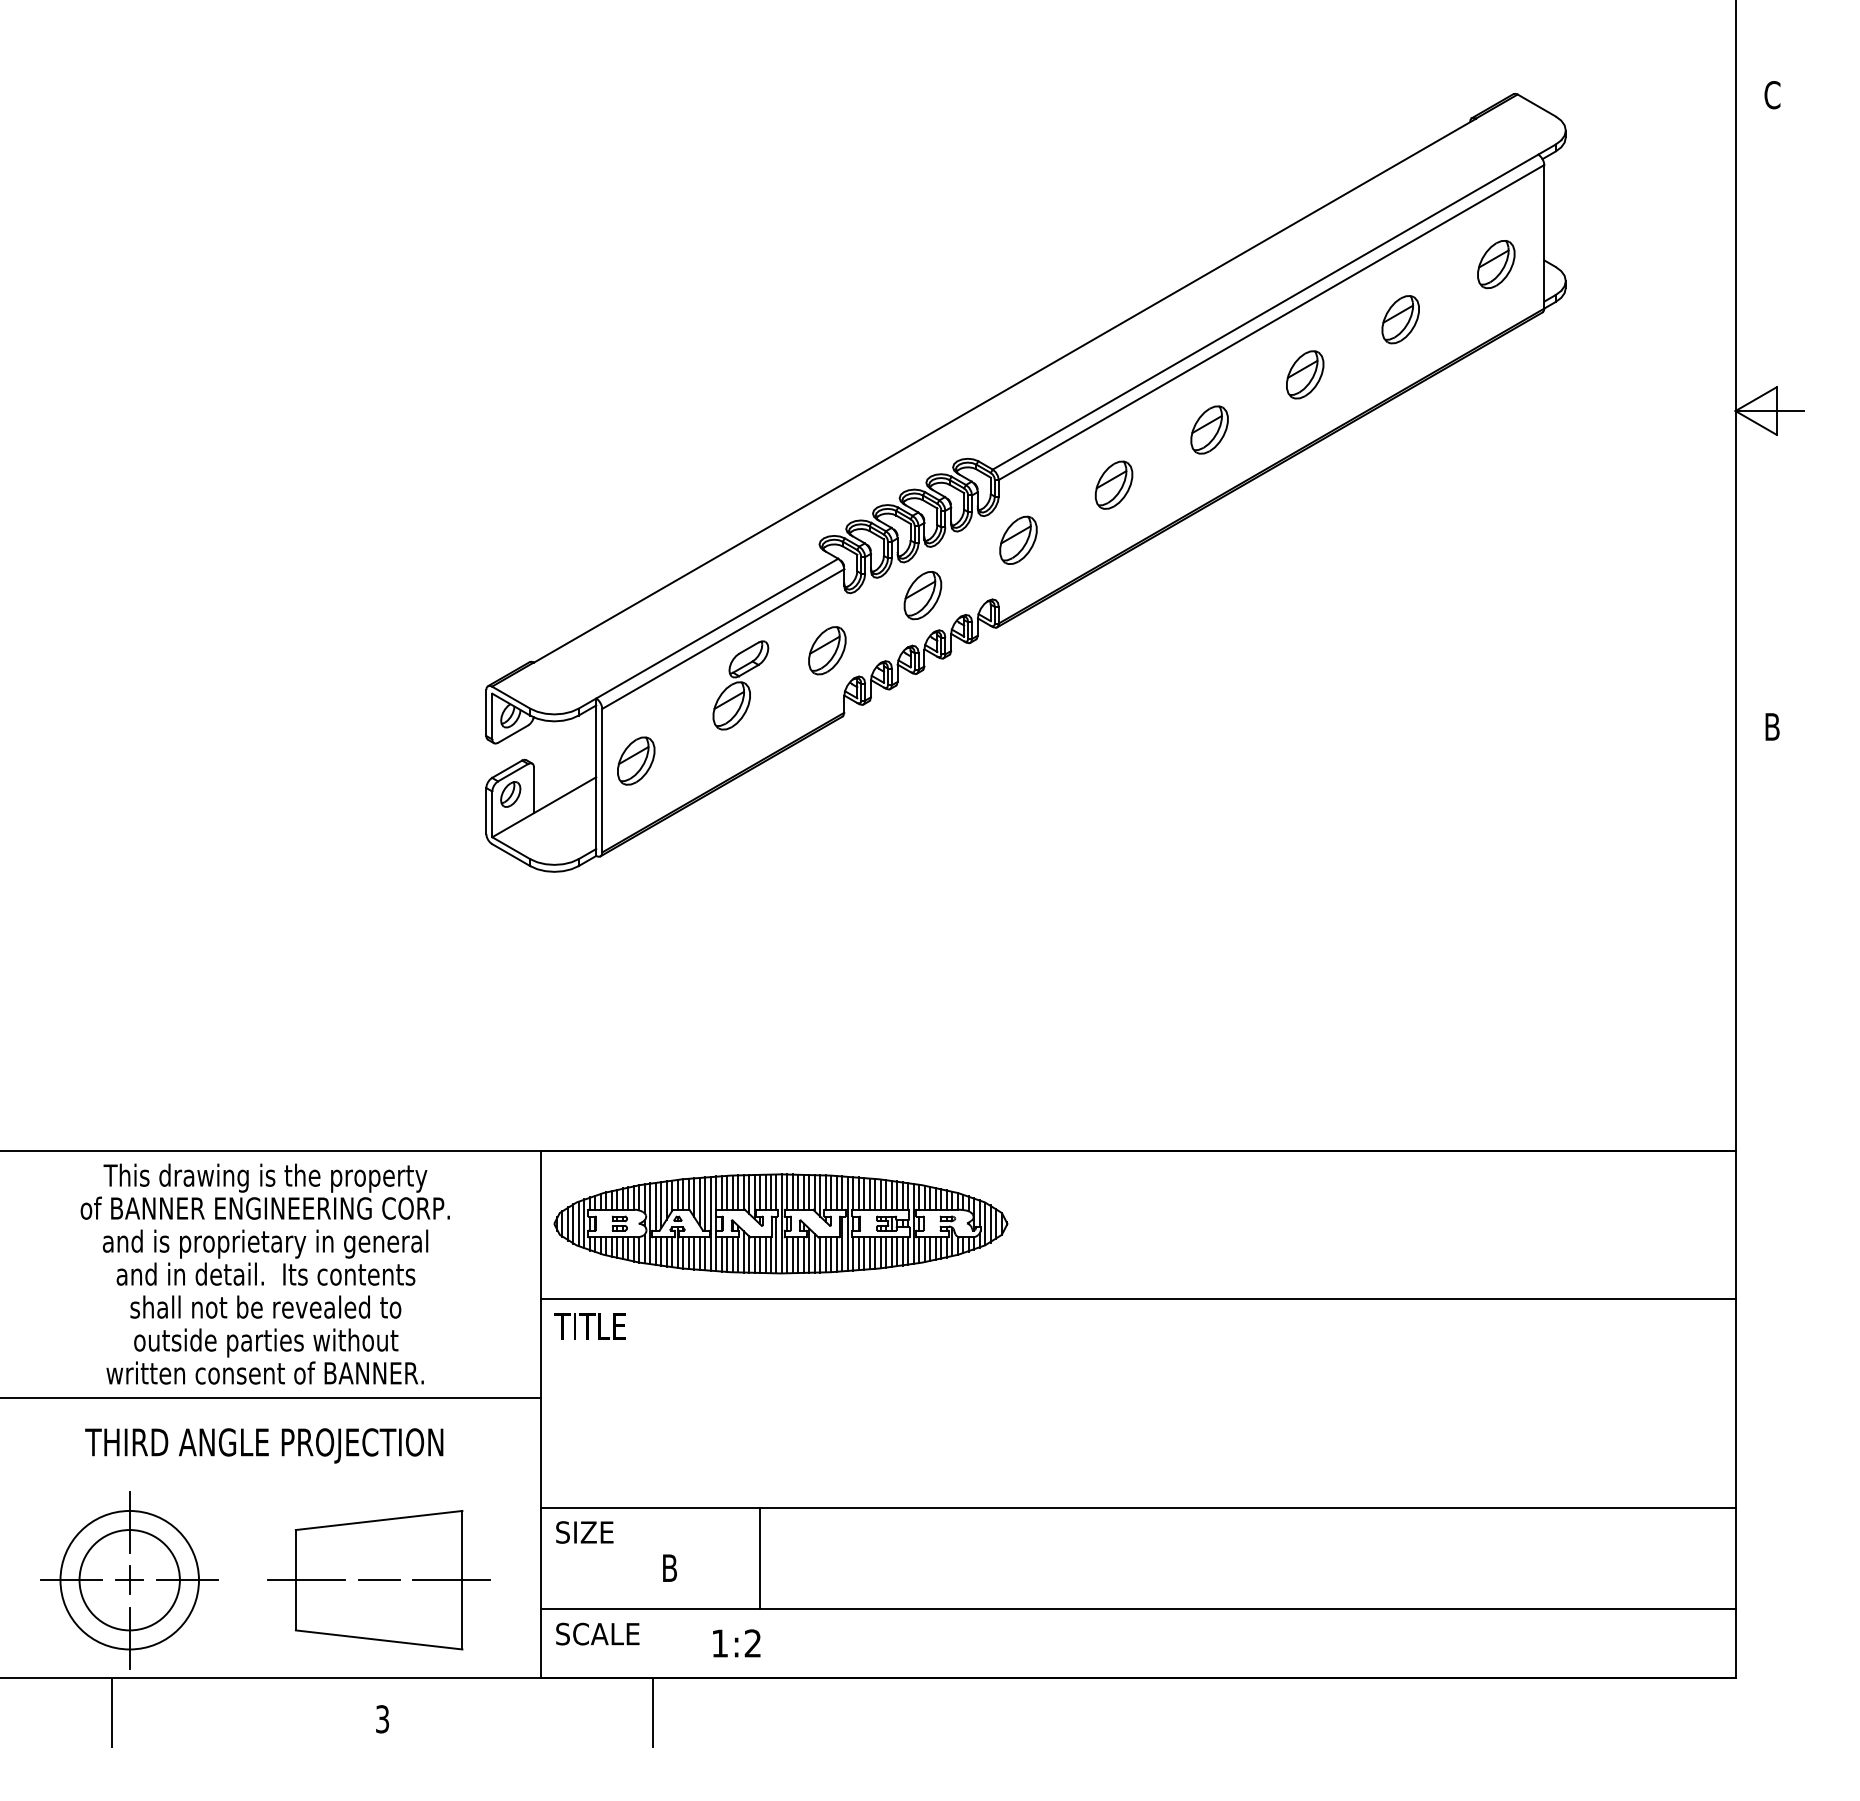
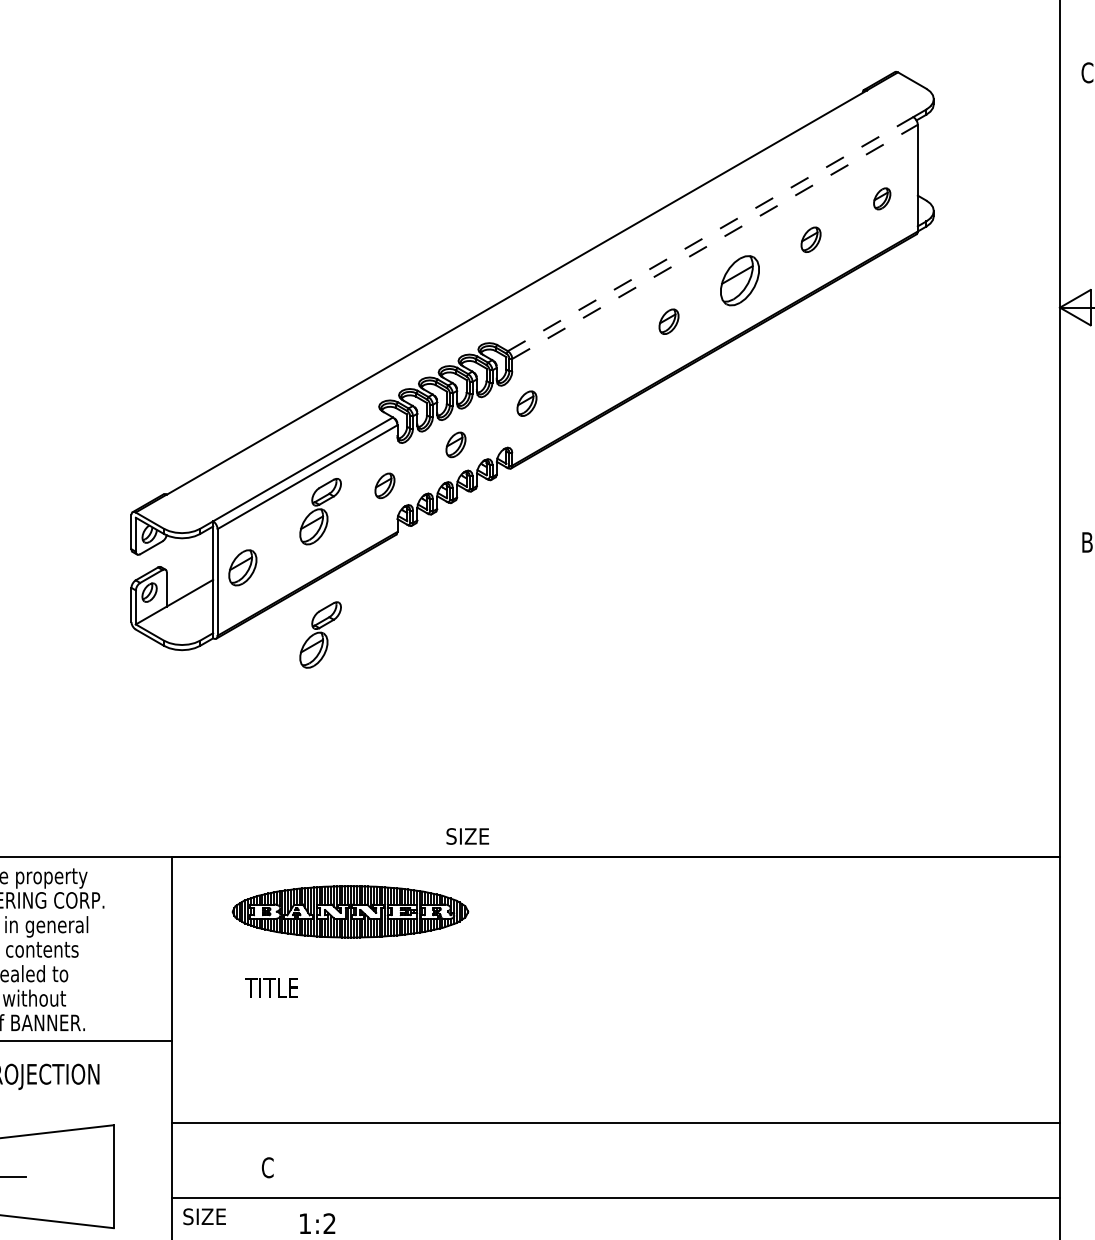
part: (1496, 264) -> (882, 198), size x0.6
line: (1265, 312) -> (710, 234), solid -> dashed
part: (1400, 319) -> (810, 239), size x0.7
line: (1271, 322) -> (715, 241), solid -> dashed
part: (1305, 374) -> (740, 280), size x1.4
part: (1209, 429) -> (668, 321), size x0.7
part: (1113, 484) -> (597, 362), removed
part: (1018, 539) -> (527, 403), size x0.7
part: (922, 595) -> (455, 444), size x0.7
part: (827, 650) -> (385, 485), size x0.7
part: (740, 851) -> (320, 635), added
part: (780, 1223) -> (350, 911), size x0.7
line: (1137, 1299) -> (615, 968), removed
text: (589, 1326) -> (271, 988), moved
text: (584, 1532) -> (467, 836), moved
line: (760, 1558) -> (335, 1160), removed
text: (669, 1568) -> (267, 1167), B -> C
line: (378, 1580) -> (51, 1176), removed
line: (451, 1580) -> (105, 1176), removed
text: (606, 1633) -> (220, 1216), SCALE -> SIZE

